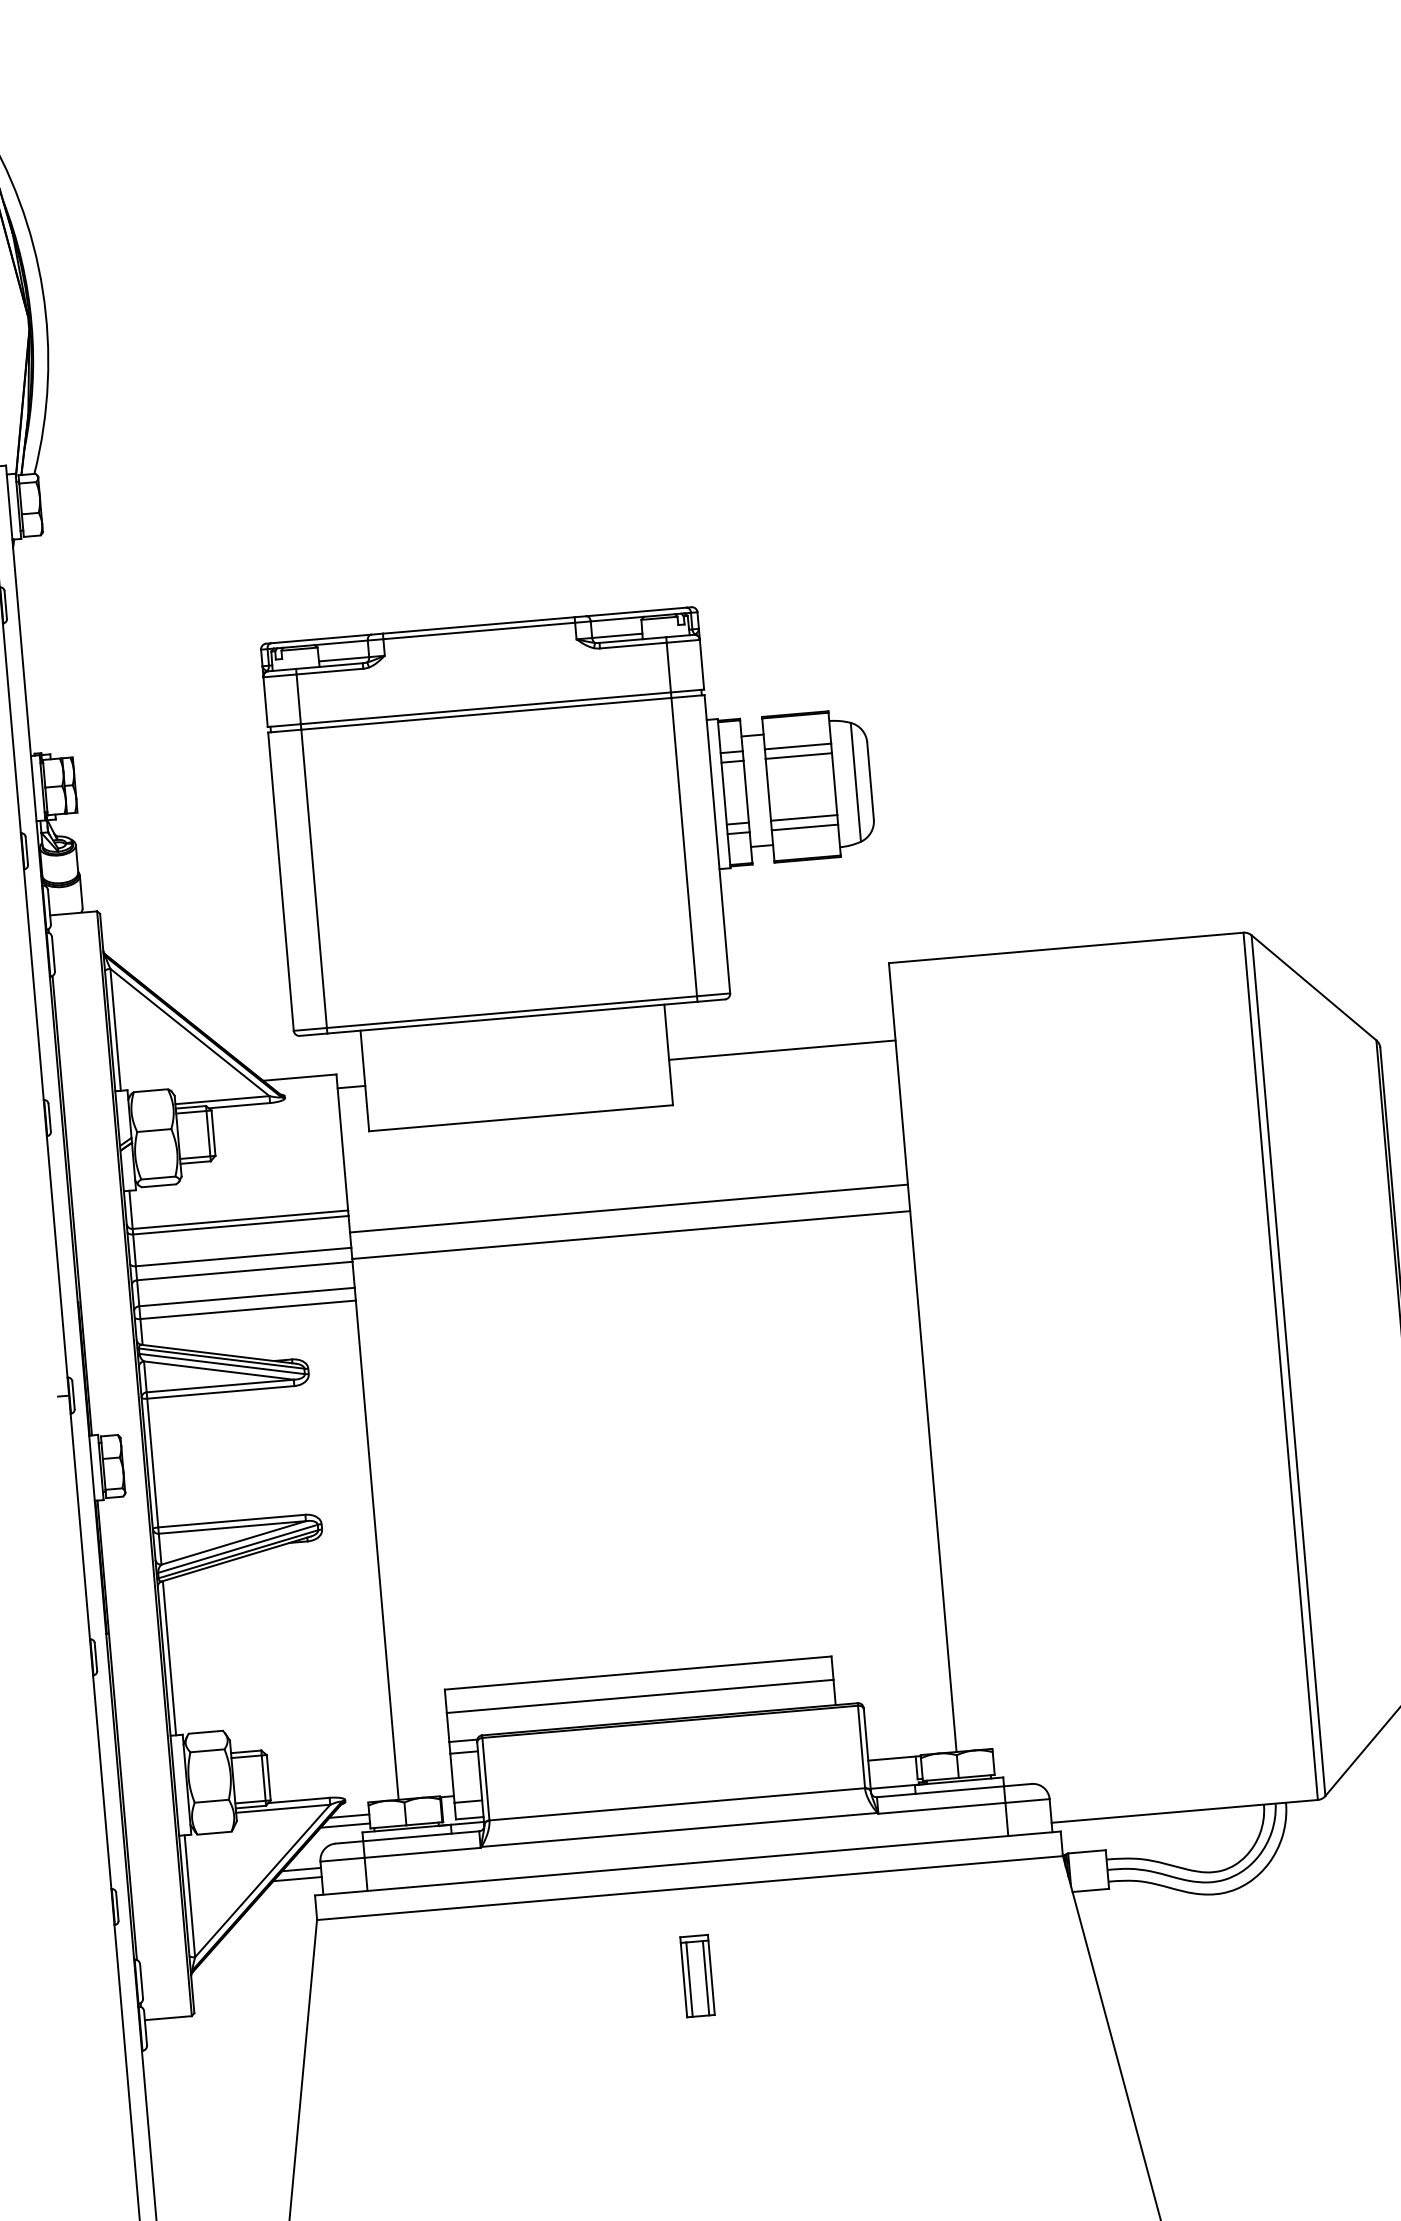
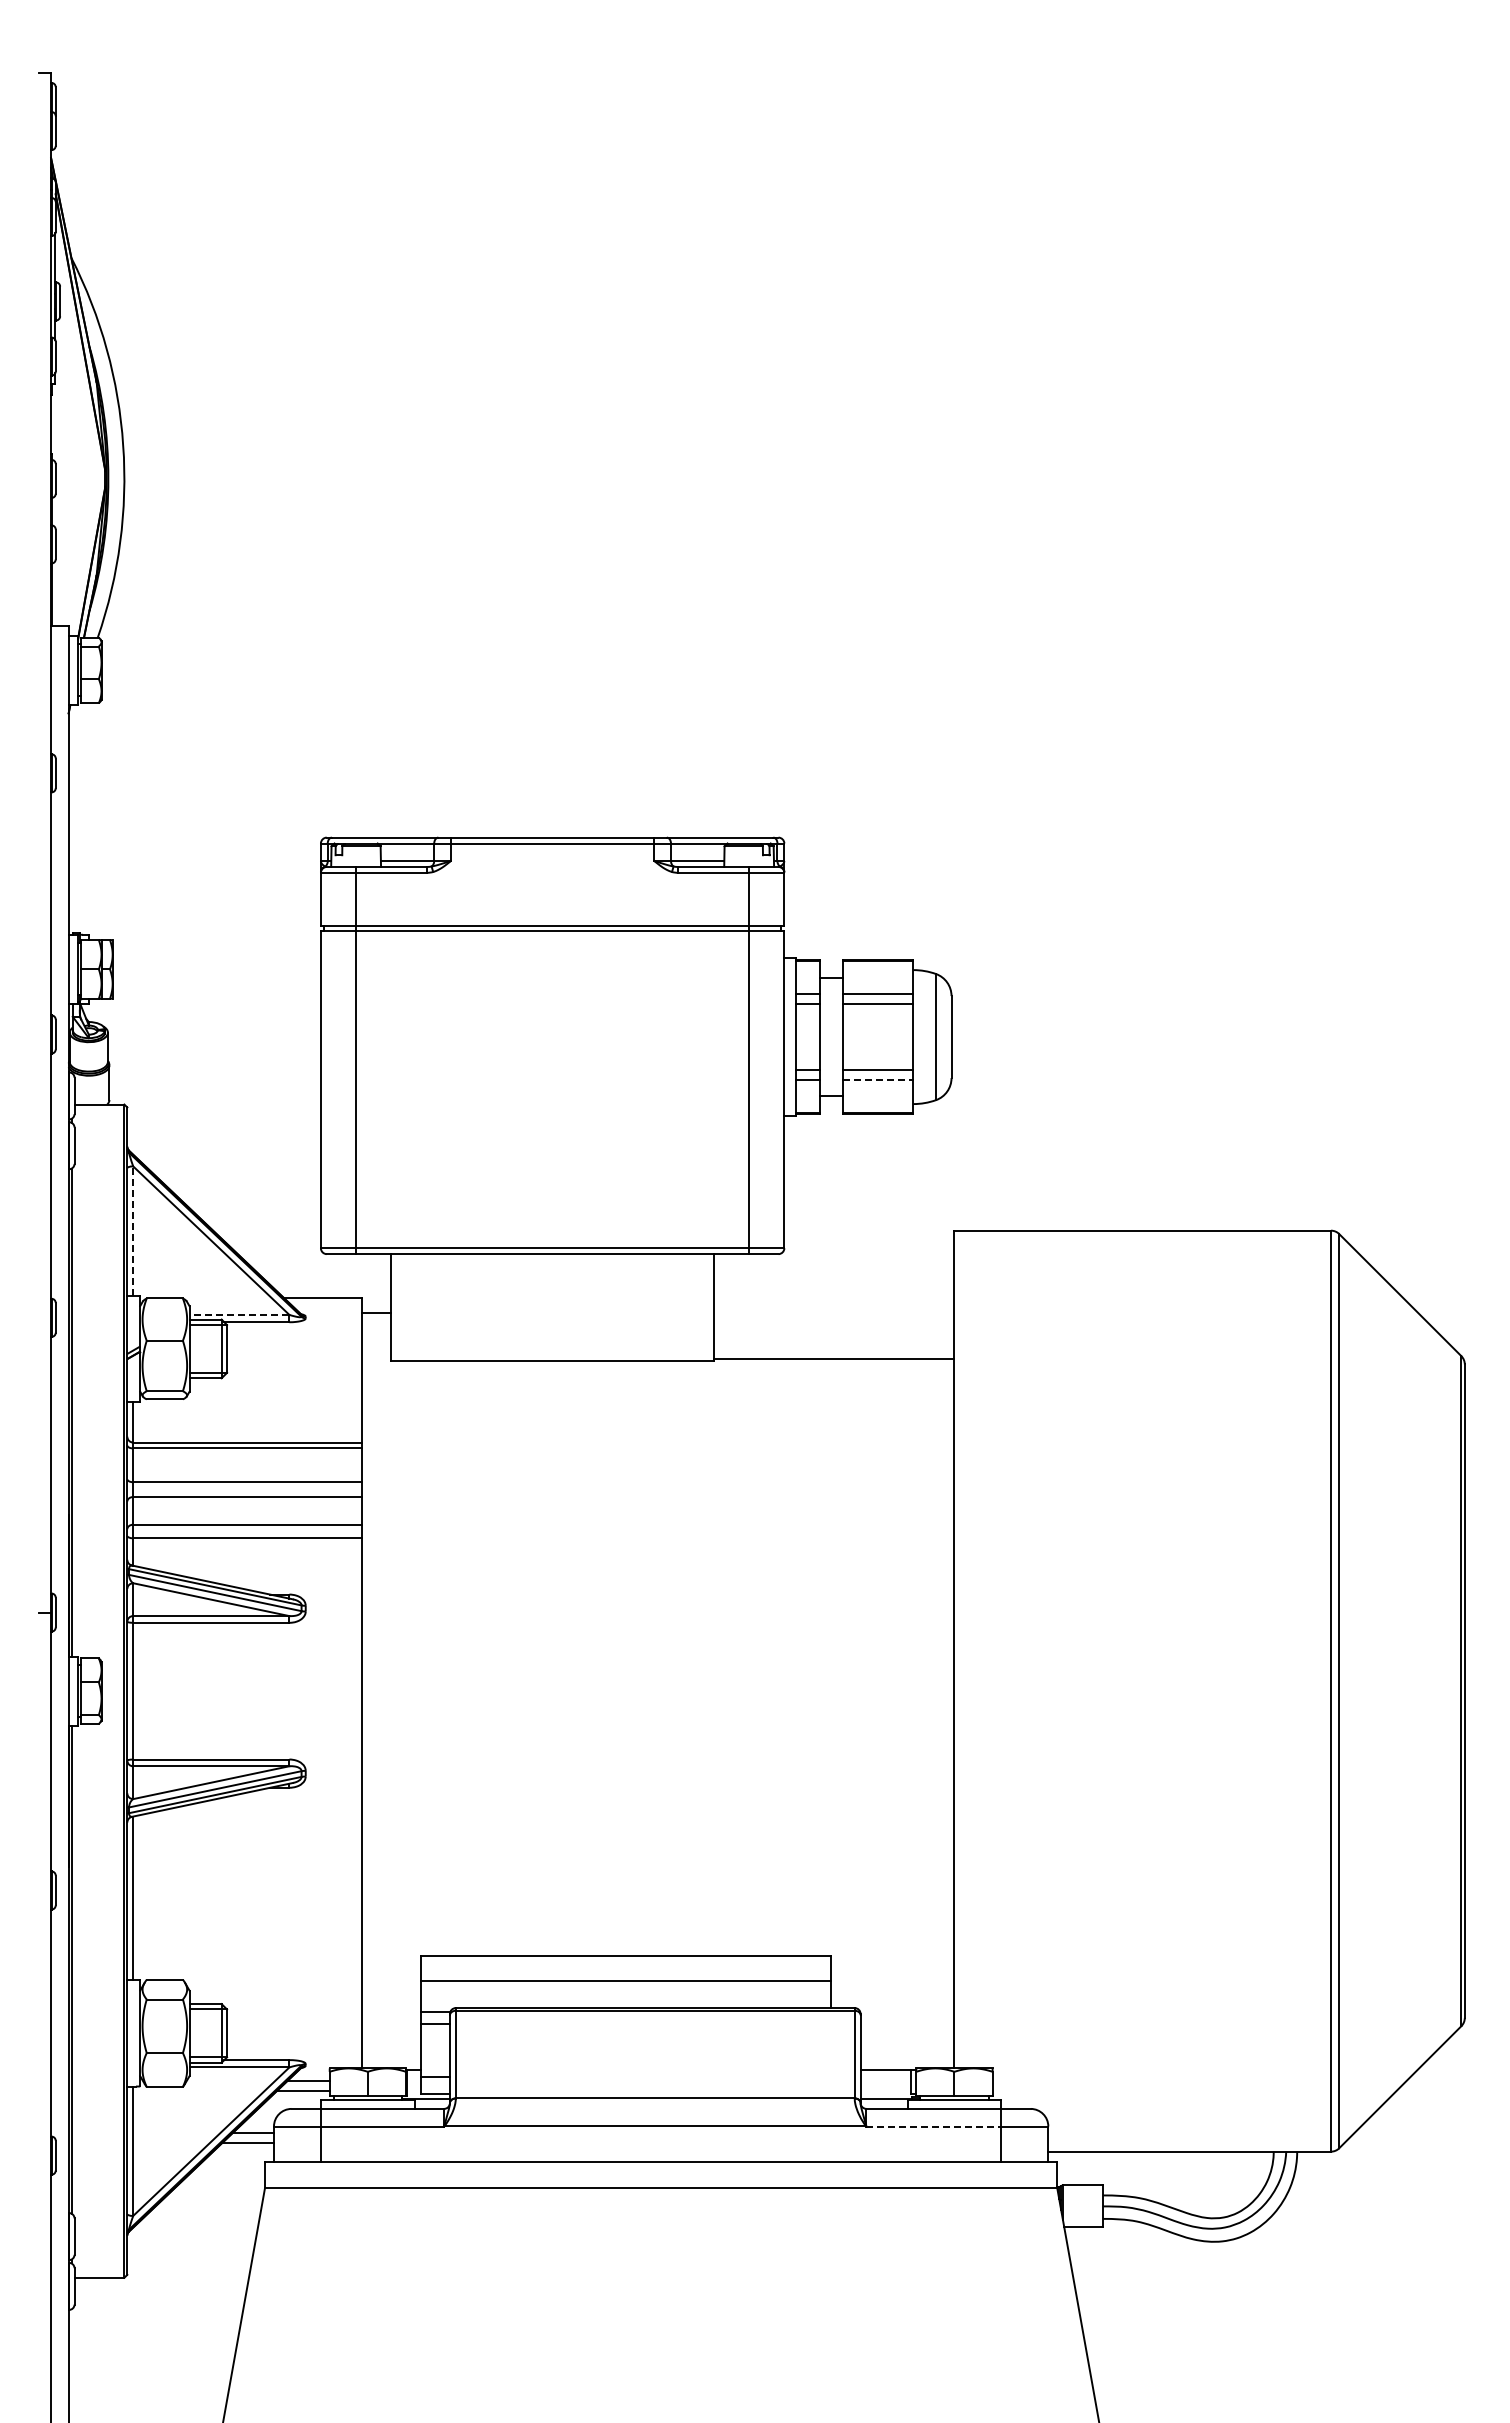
line: (805, 827) -> (878, 1080), solid -> dashed
line: (115, 1030) -> (133, 1231), solid -> dashed
line: (781, 1049) -> (833, 1358), moved
line: (222, 1099) -> (239, 1314), solid -> dashed
line: (628, 1208) -> (657, 1465), removed
line: (630, 1235) -> (657, 1494), removed
line: (942, 1808) -> (934, 2126), solid -> dashed
part: (697, 1976) -> (661, 2281), removed

